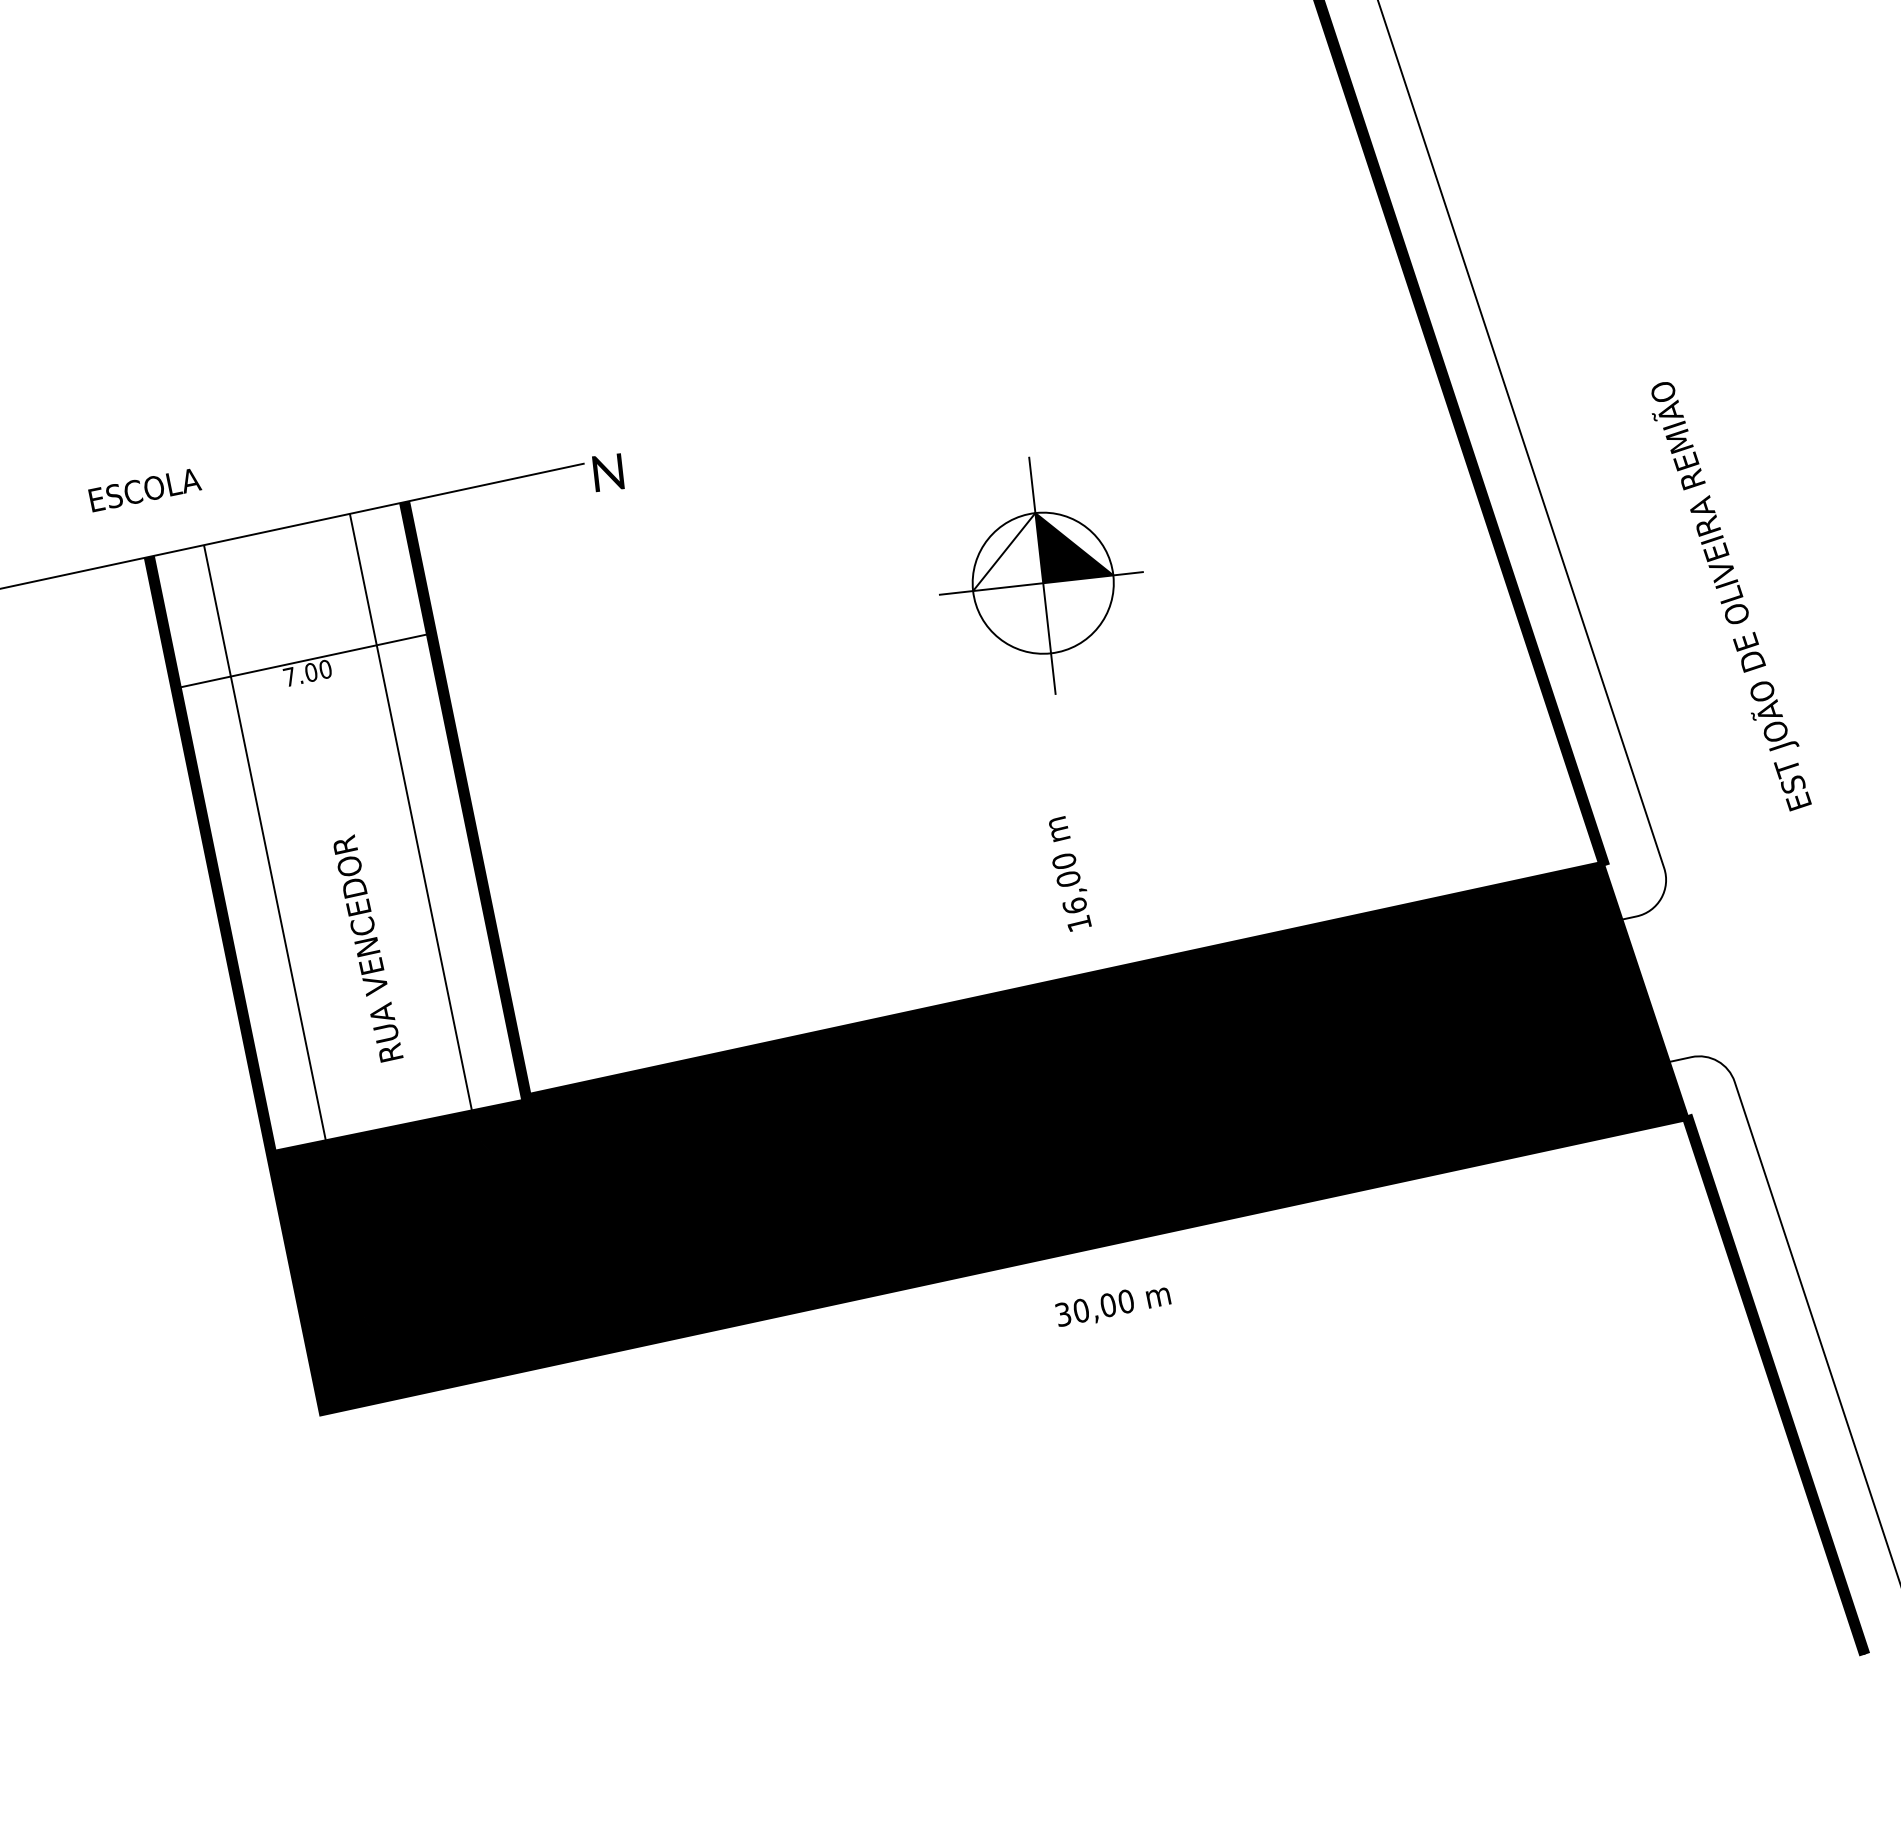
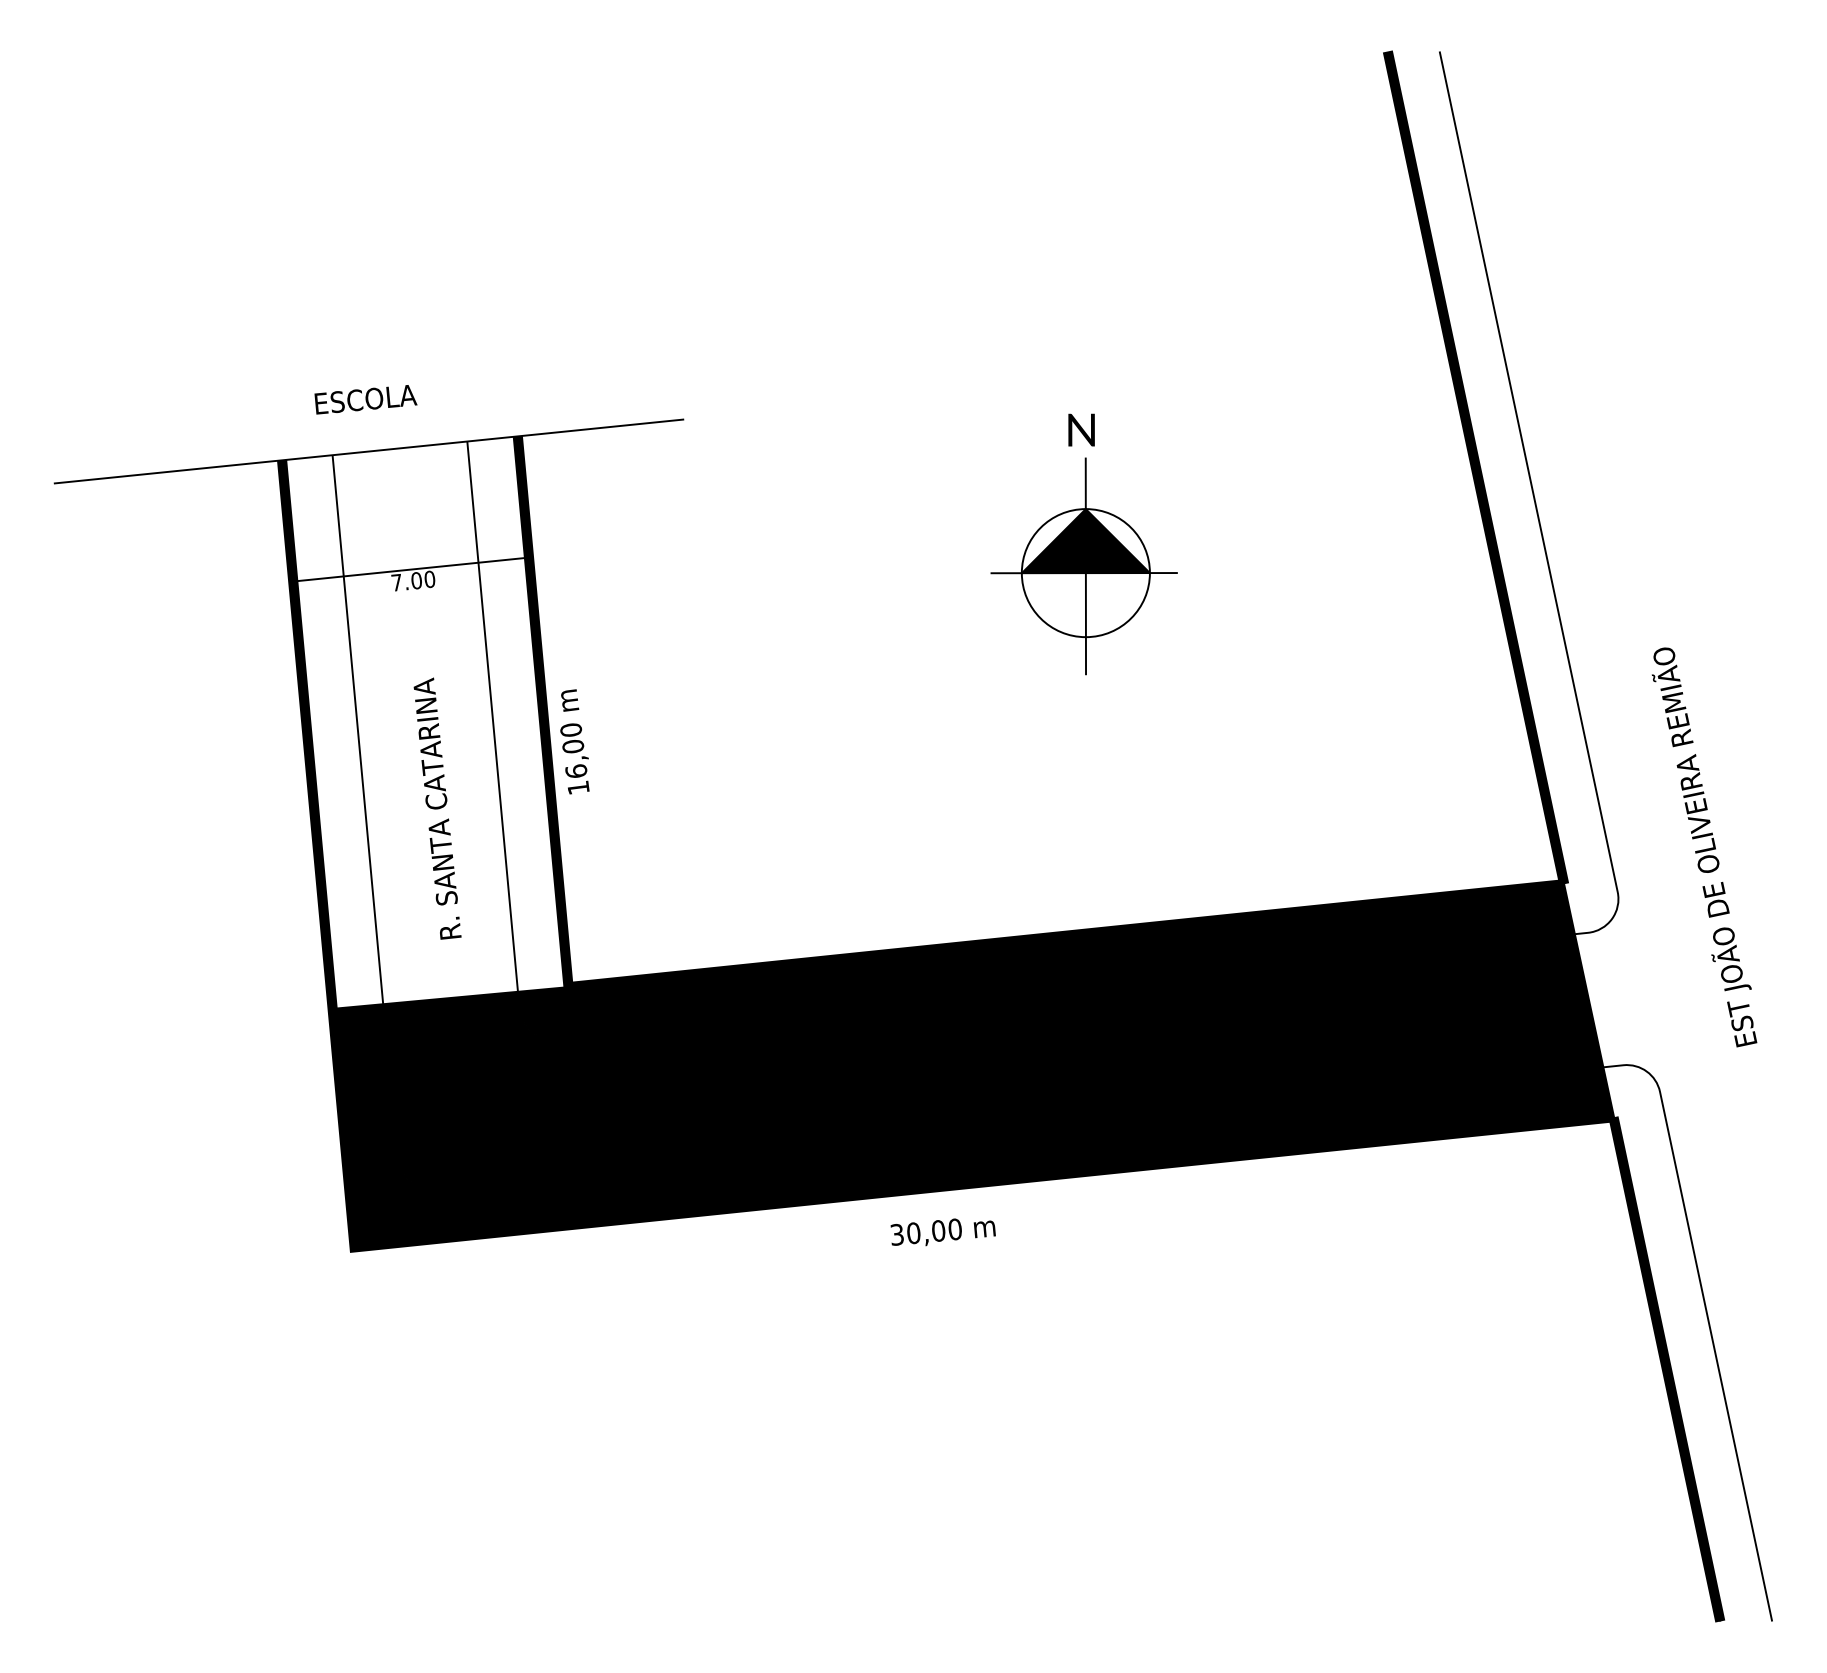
text: (608, 472) -> (1081, 429), moved
text: (144, 489) -> (365, 399), moved
fill: (1003, 552) -> (1053, 541), added
text: (1730, 596) -> (1704, 847), moved
text: (1069, 873) -> (574, 741), moved
text: (359, 909) -> (436, 799), RUA VENCEDOR -> R. SANTA CATARINA
text: (1112, 1306) -> (942, 1232), moved

